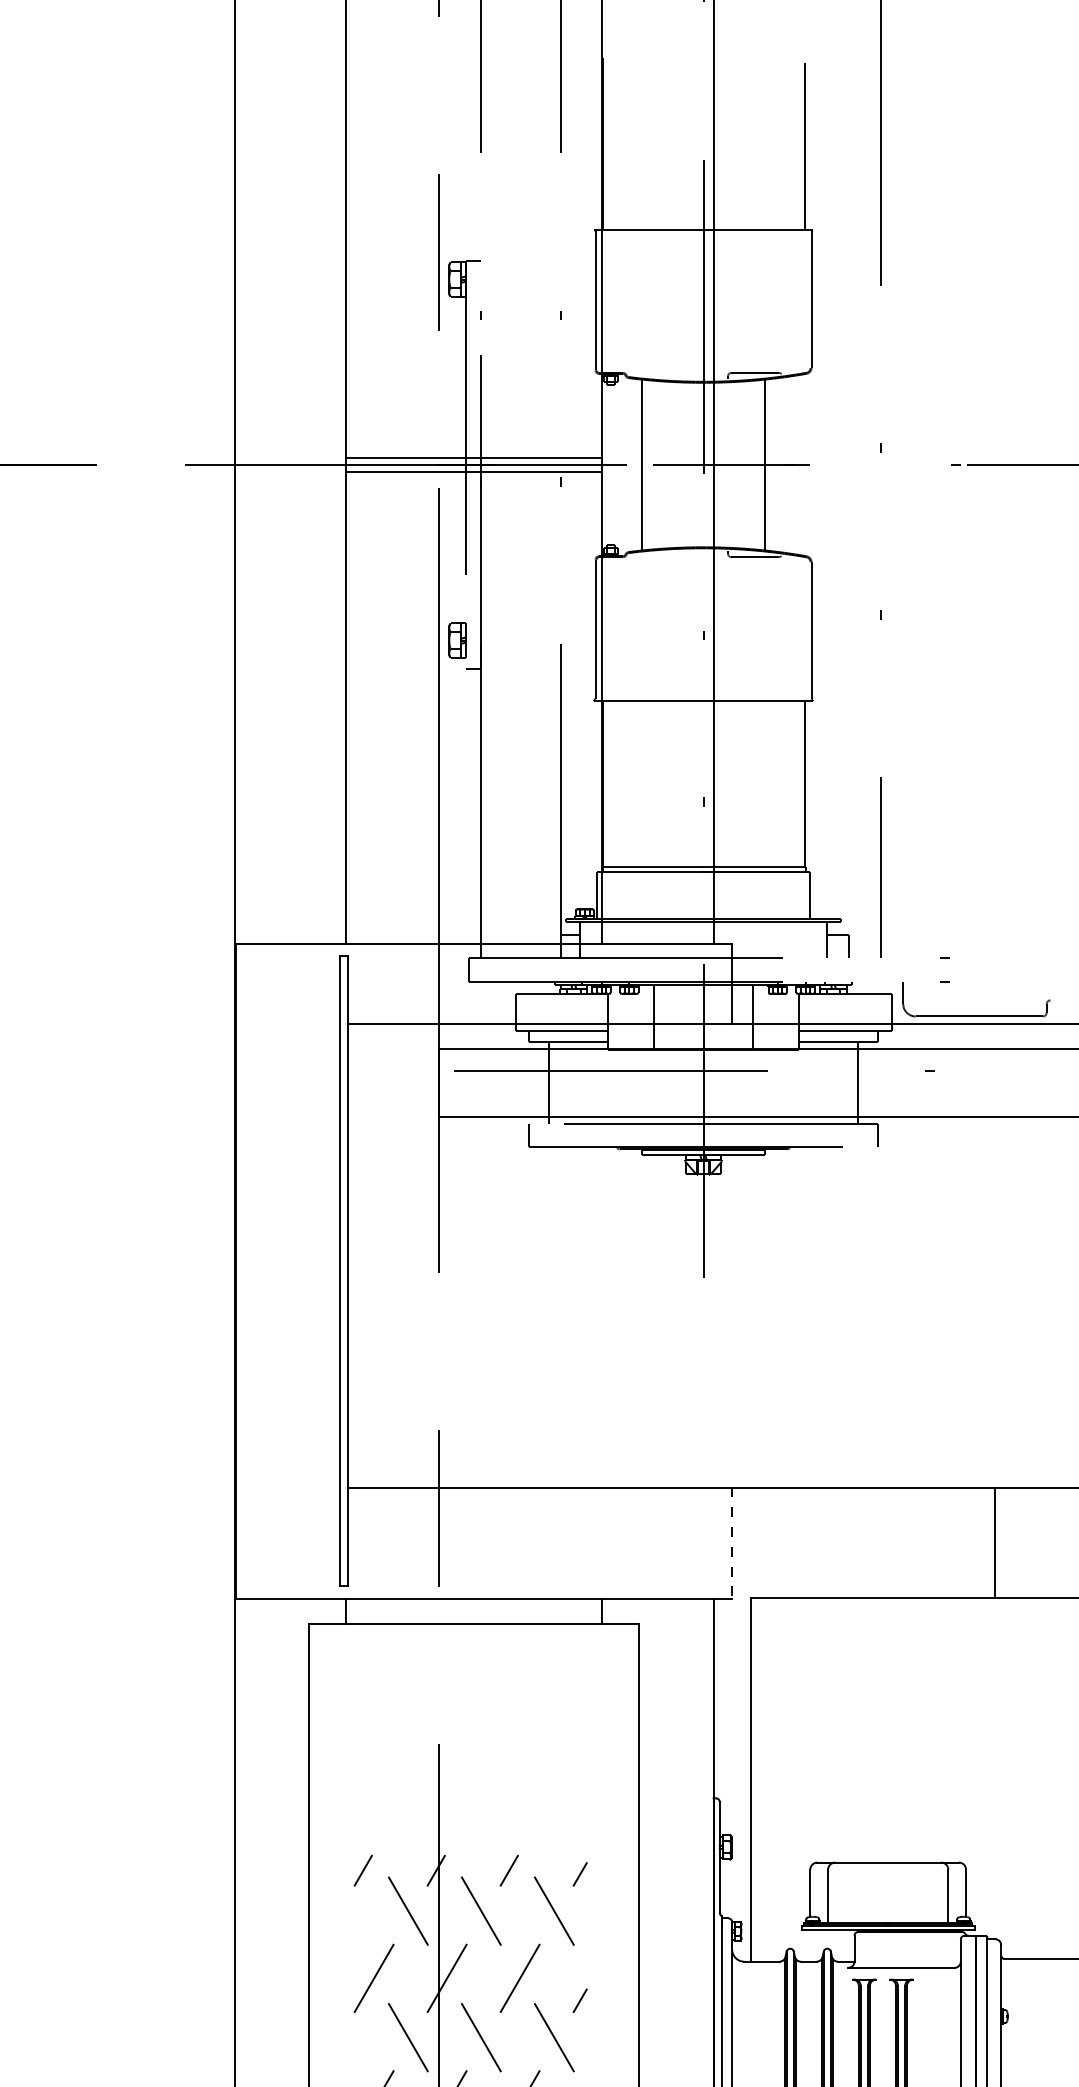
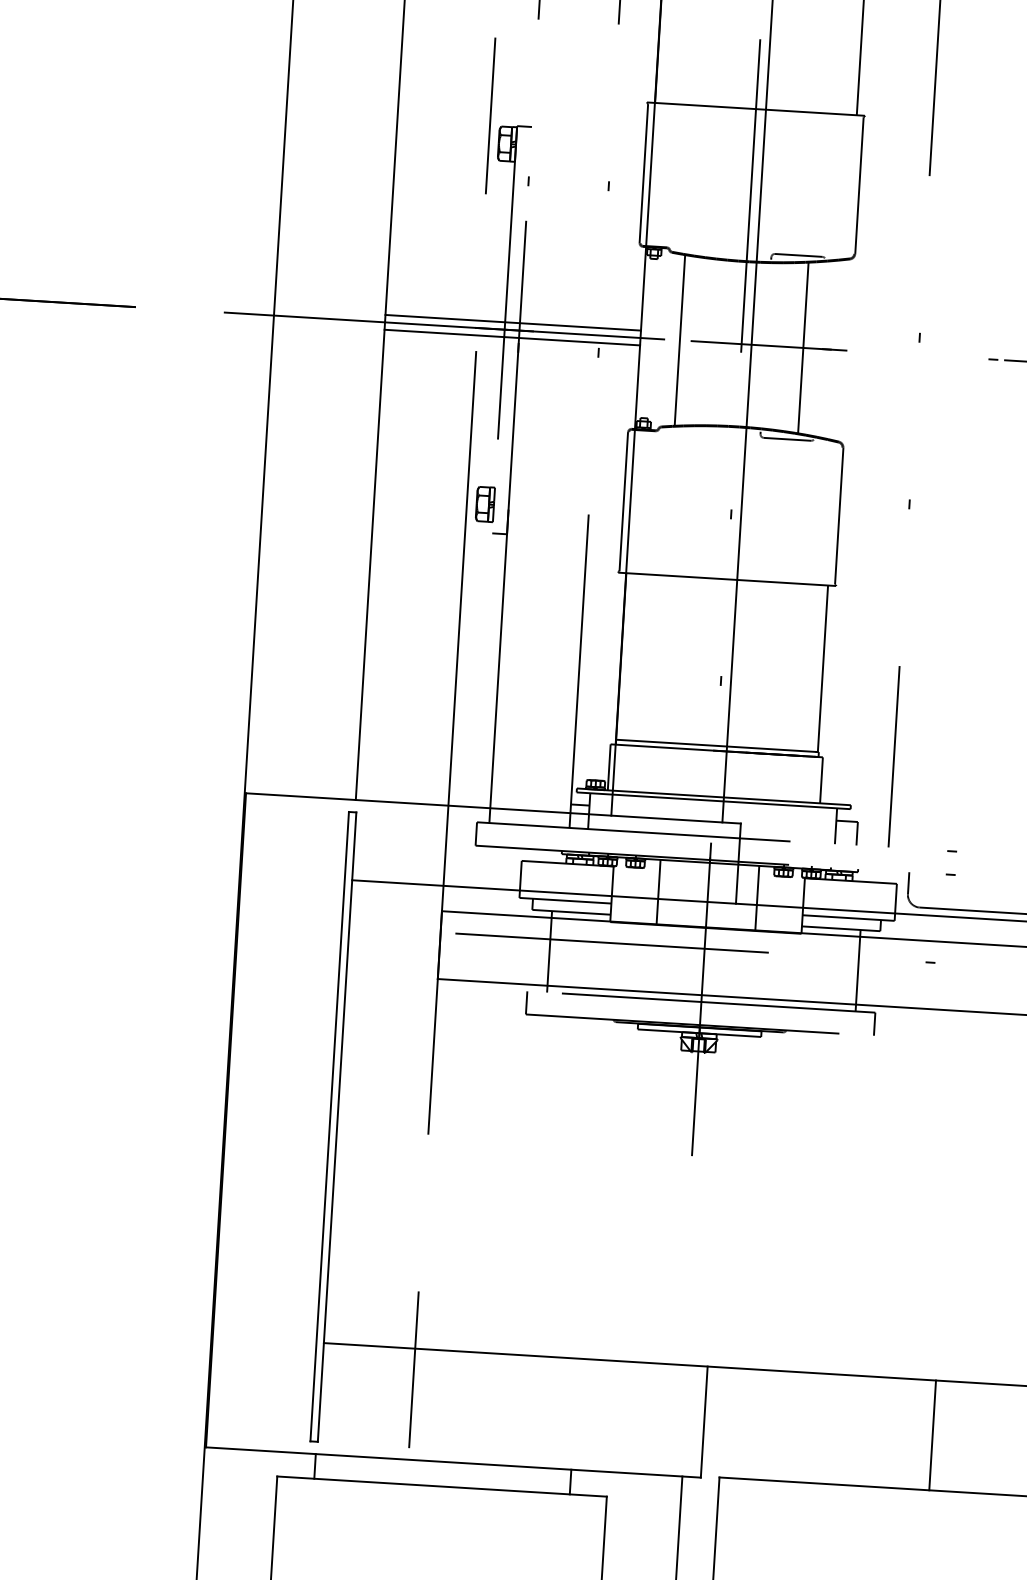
line: (994, 1542) -> (932, 1435), moved
line: (732, 1543) -> (704, 1422), dashed -> solid

